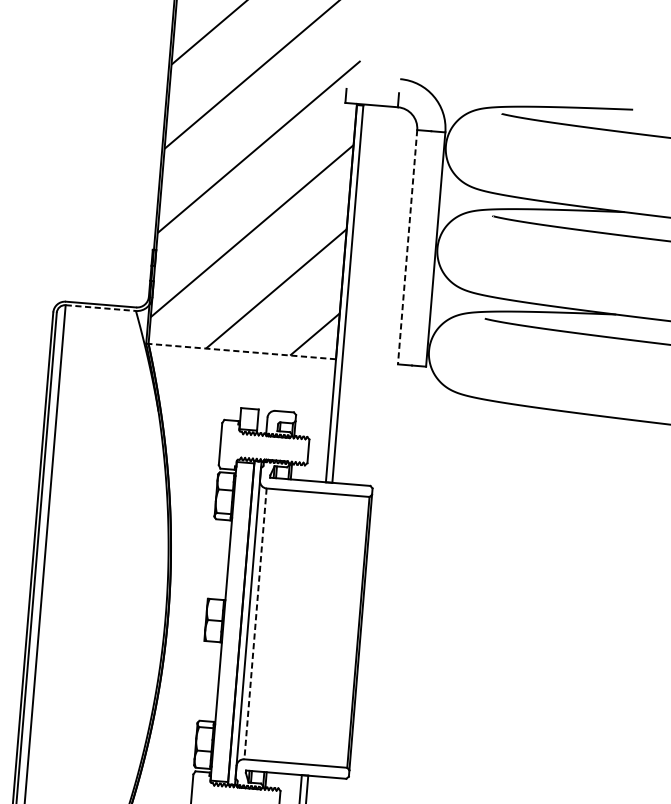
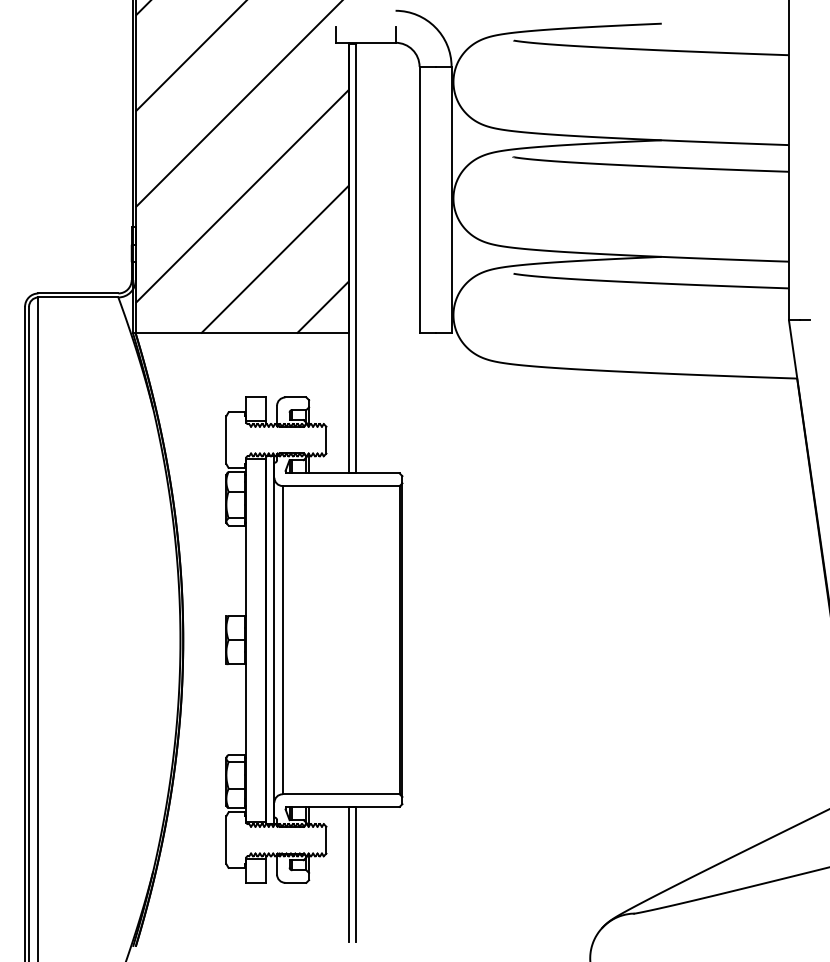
line: (407, 247) -> (419, 200), dashed -> solid
line: (100, 308) -> (78, 297), dashed -> solid
line: (242, 351) -> (242, 333), dashed -> solid
line: (255, 624) -> (282, 640), dashed -> solid

